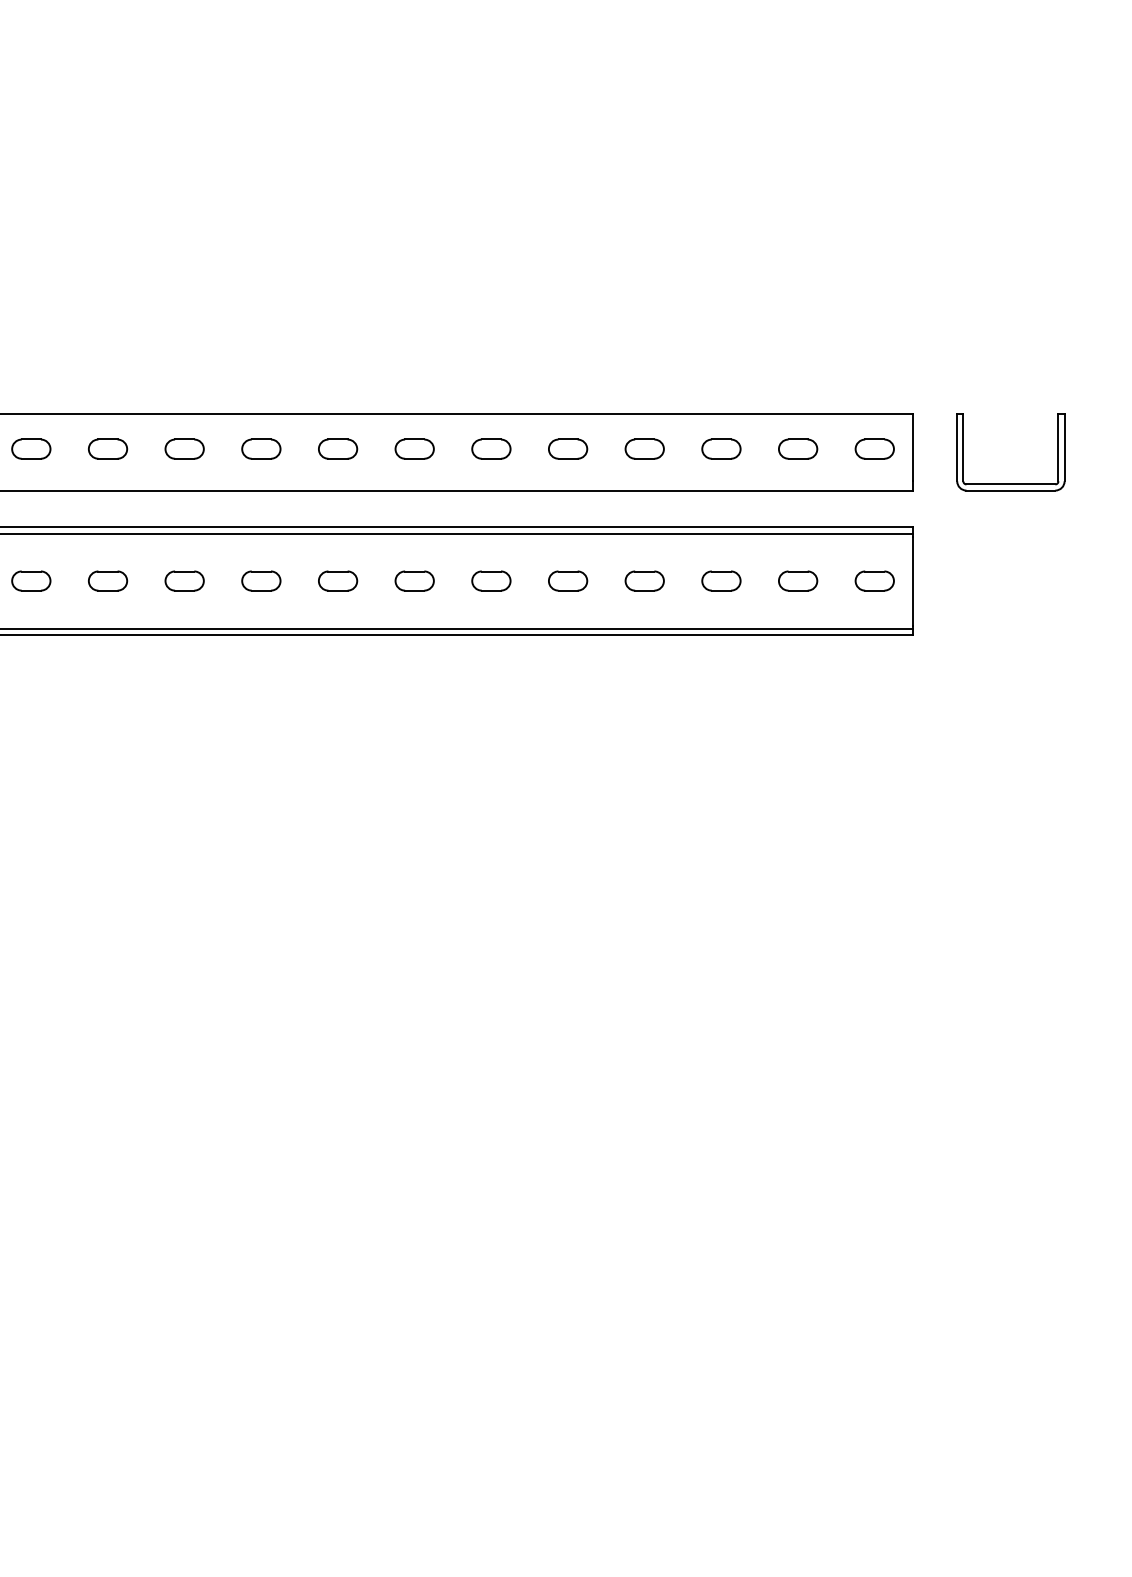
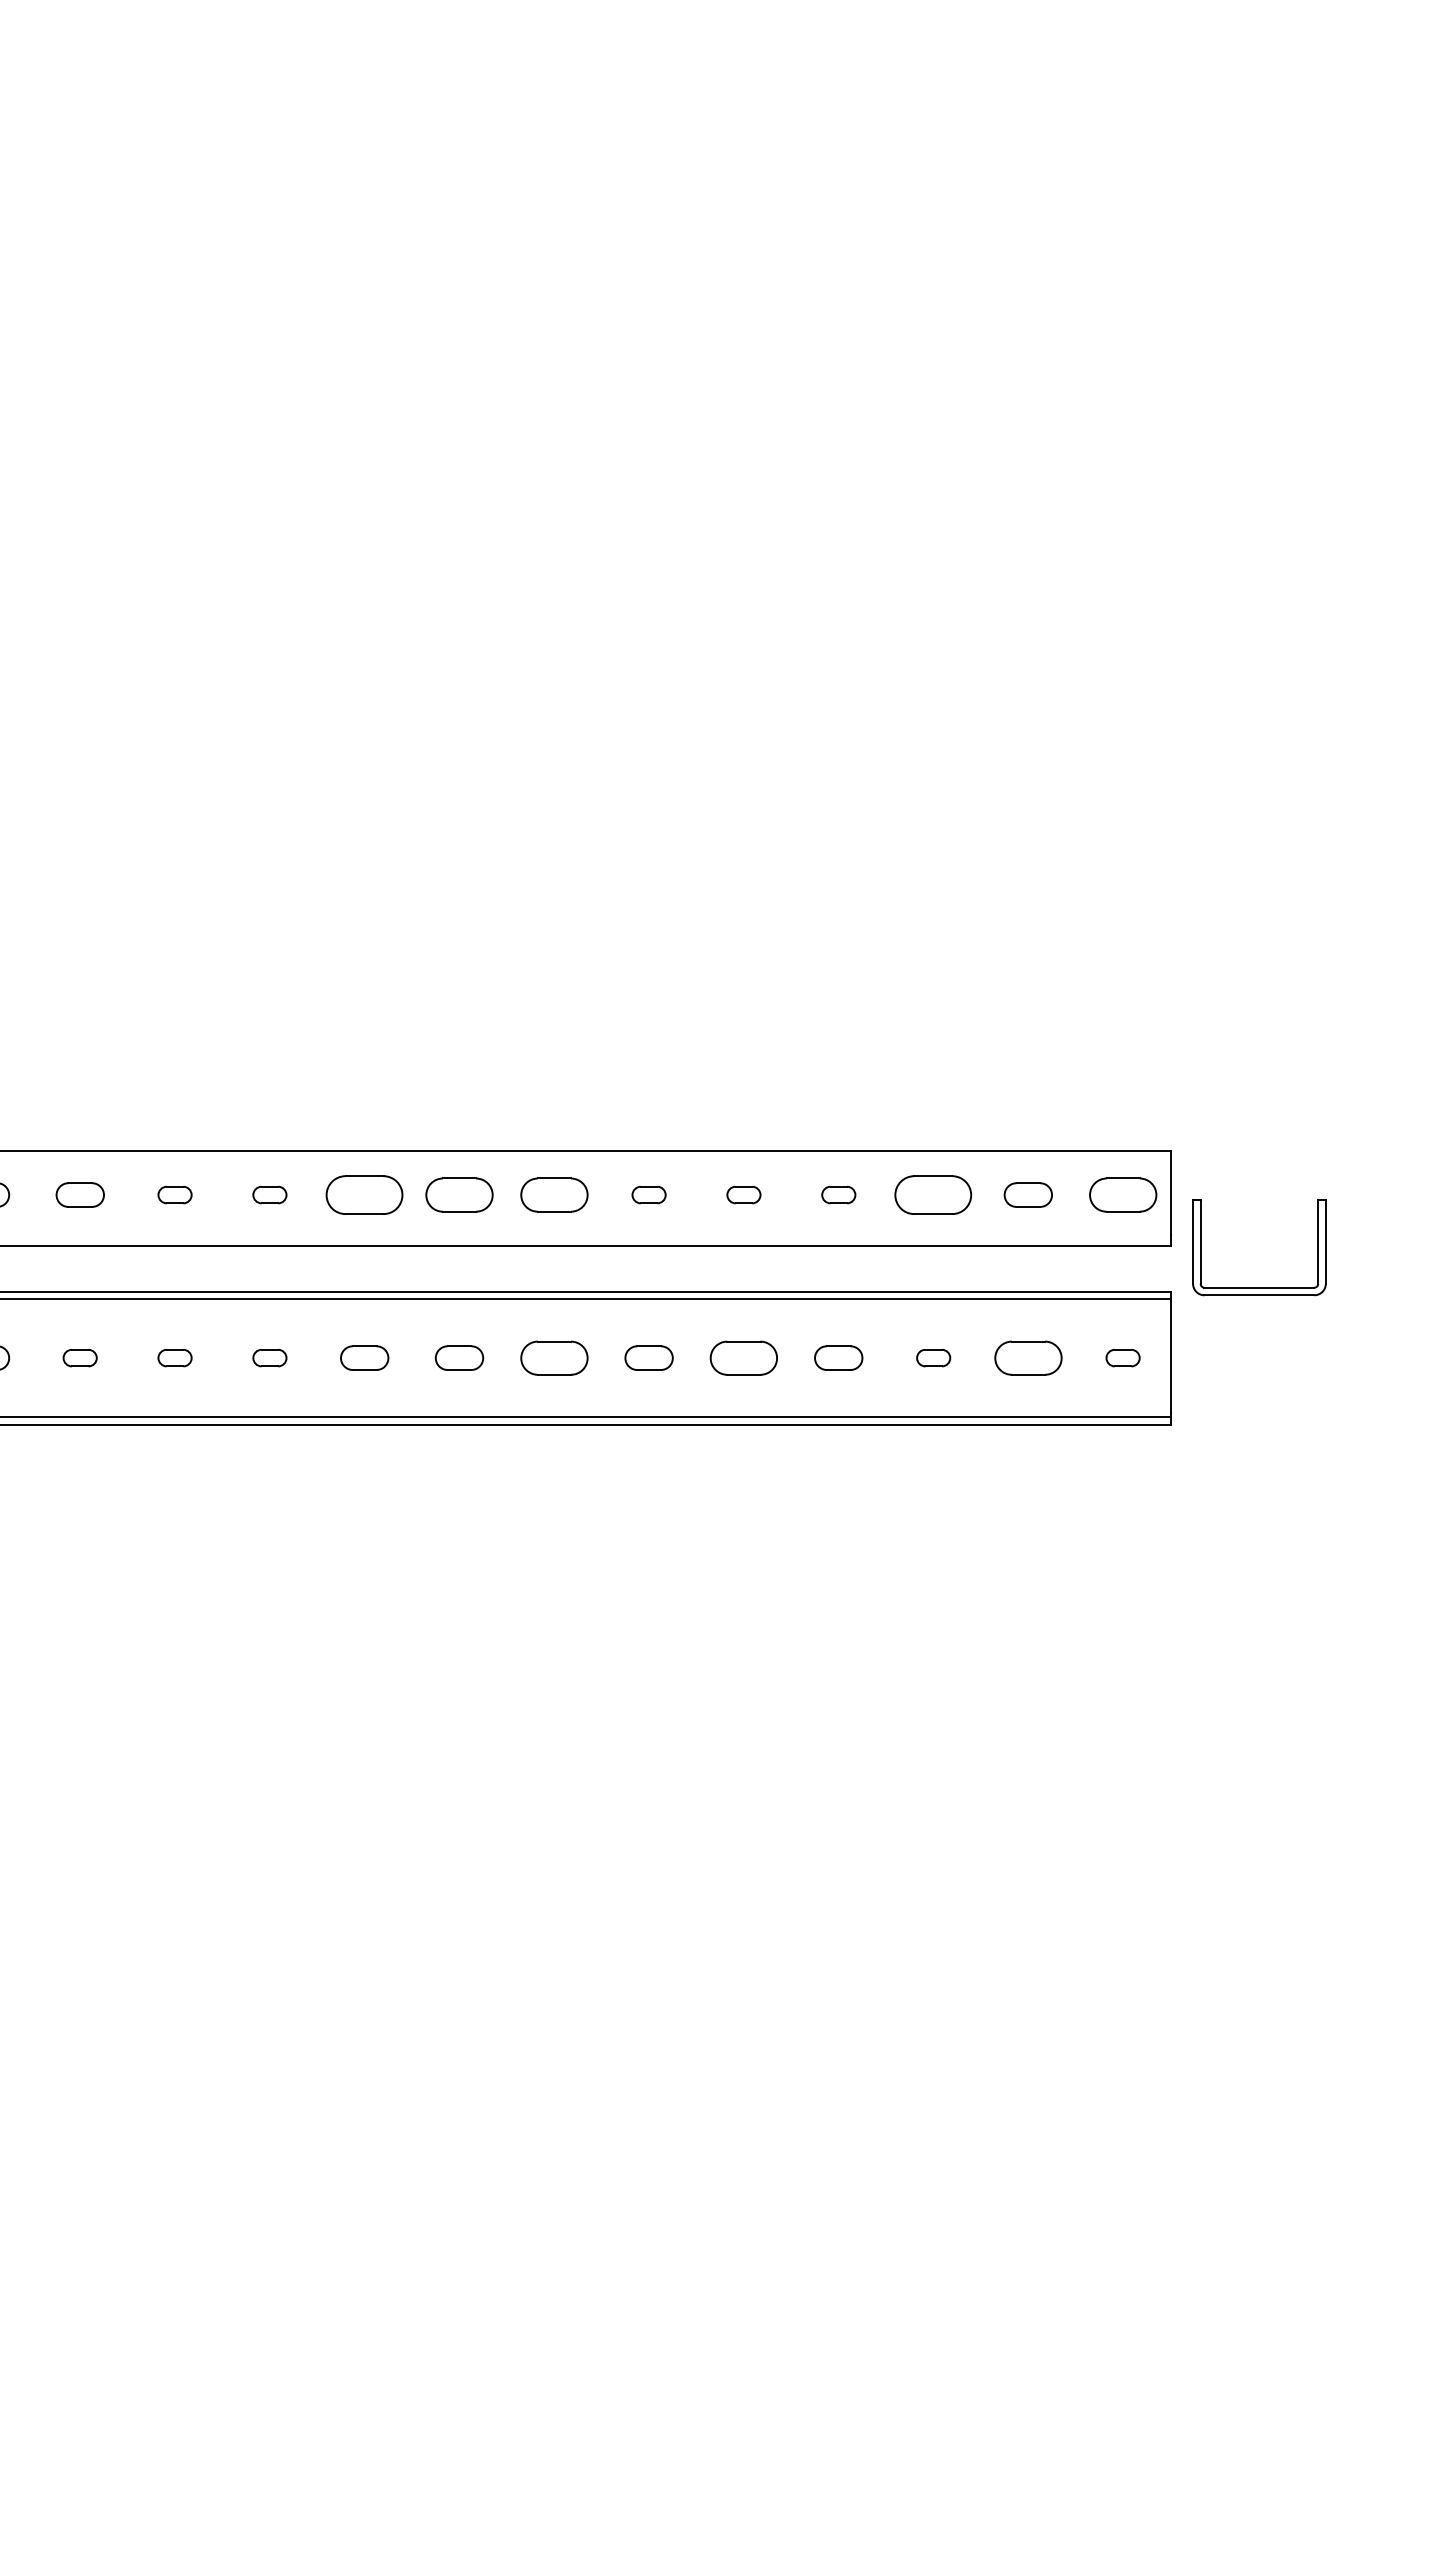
part: (107, 448) -> (174, 1194), size x0.7
part: (184, 448) -> (269, 1194), size x0.7
part: (261, 448) -> (364, 1194), size x1.6
part: (338, 448) -> (459, 1194), size x1.4
part: (414, 448) -> (553, 1194), size x1.4
part: (490, 448) -> (648, 1194), size x0.7
part: (567, 448) -> (743, 1194), size x0.7
part: (644, 448) -> (838, 1194), size x0.7
part: (721, 448) -> (933, 1194), size x1.6
part: (874, 448) -> (1122, 1194), size x1.4
part: (1010, 484) -> (1259, 1287), moved
part: (30, 580) -> (79, 1357), size x0.7
part: (107, 580) -> (174, 1357), size x0.7
part: (184, 580) -> (269, 1357), size x0.7
part: (414, 580) -> (553, 1357), size x1.4
part: (567, 580) -> (743, 1357), size x1.4
part: (721, 580) -> (933, 1357), size x0.7
part: (797, 580) -> (1027, 1357), size x1.4
part: (874, 580) -> (1122, 1357), size x0.7

